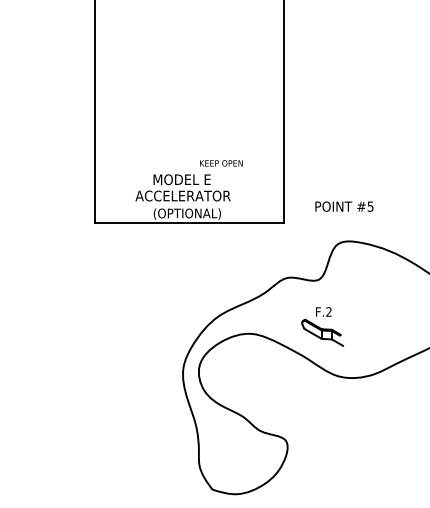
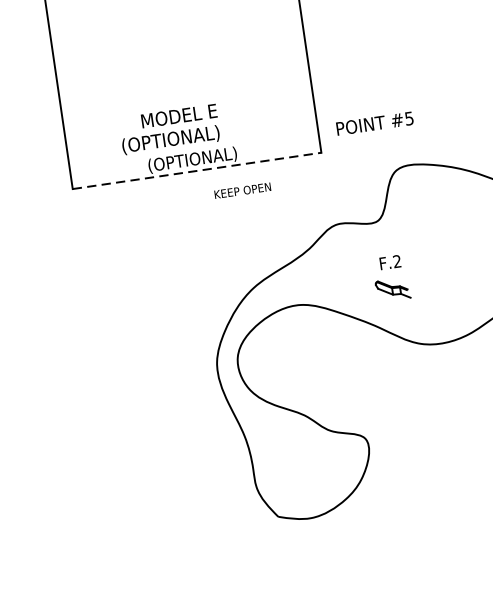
text: (221, 163) -> (242, 190), moved
text: (182, 196) -> (182, 138), ACCELERATOR -> (OPTIONAL)
text: (344, 206) -> (375, 123), moved
line: (189, 222) -> (197, 170), solid -> dashed
part: (322, 332) -> (392, 289), size x0.6

